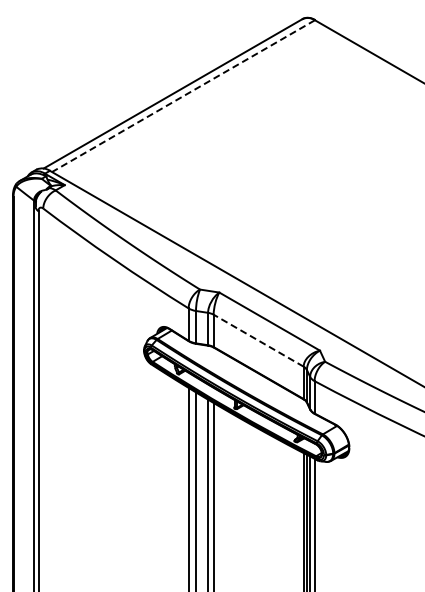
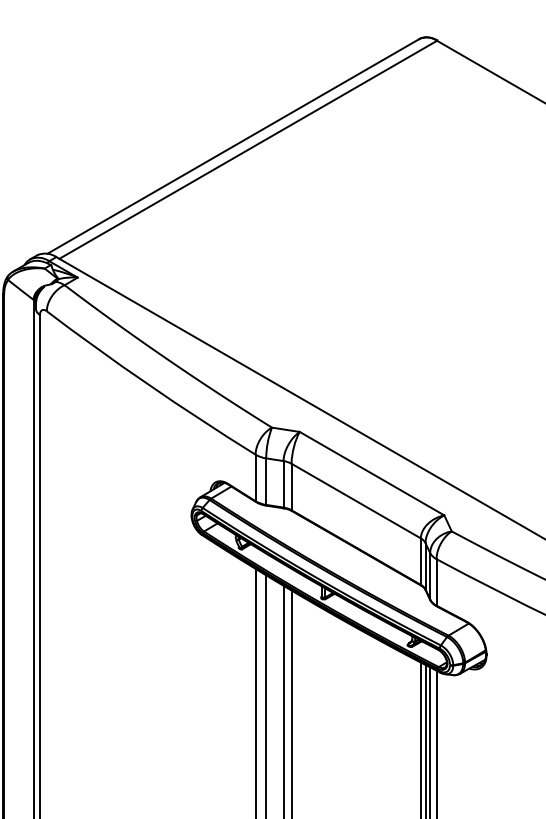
line: (183, 96) -> (248, 150), dashed -> solid
line: (258, 340) -> (355, 500), dashed -> solid

